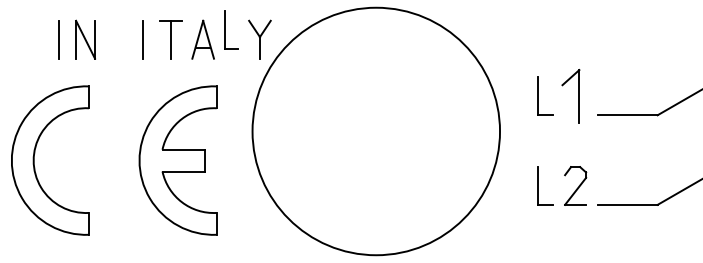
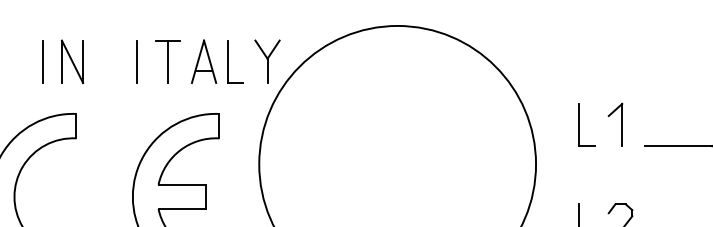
part: (231, 29) -> (235, 61), moved
part: (571, 95) -> (615, 124), size x0.71

